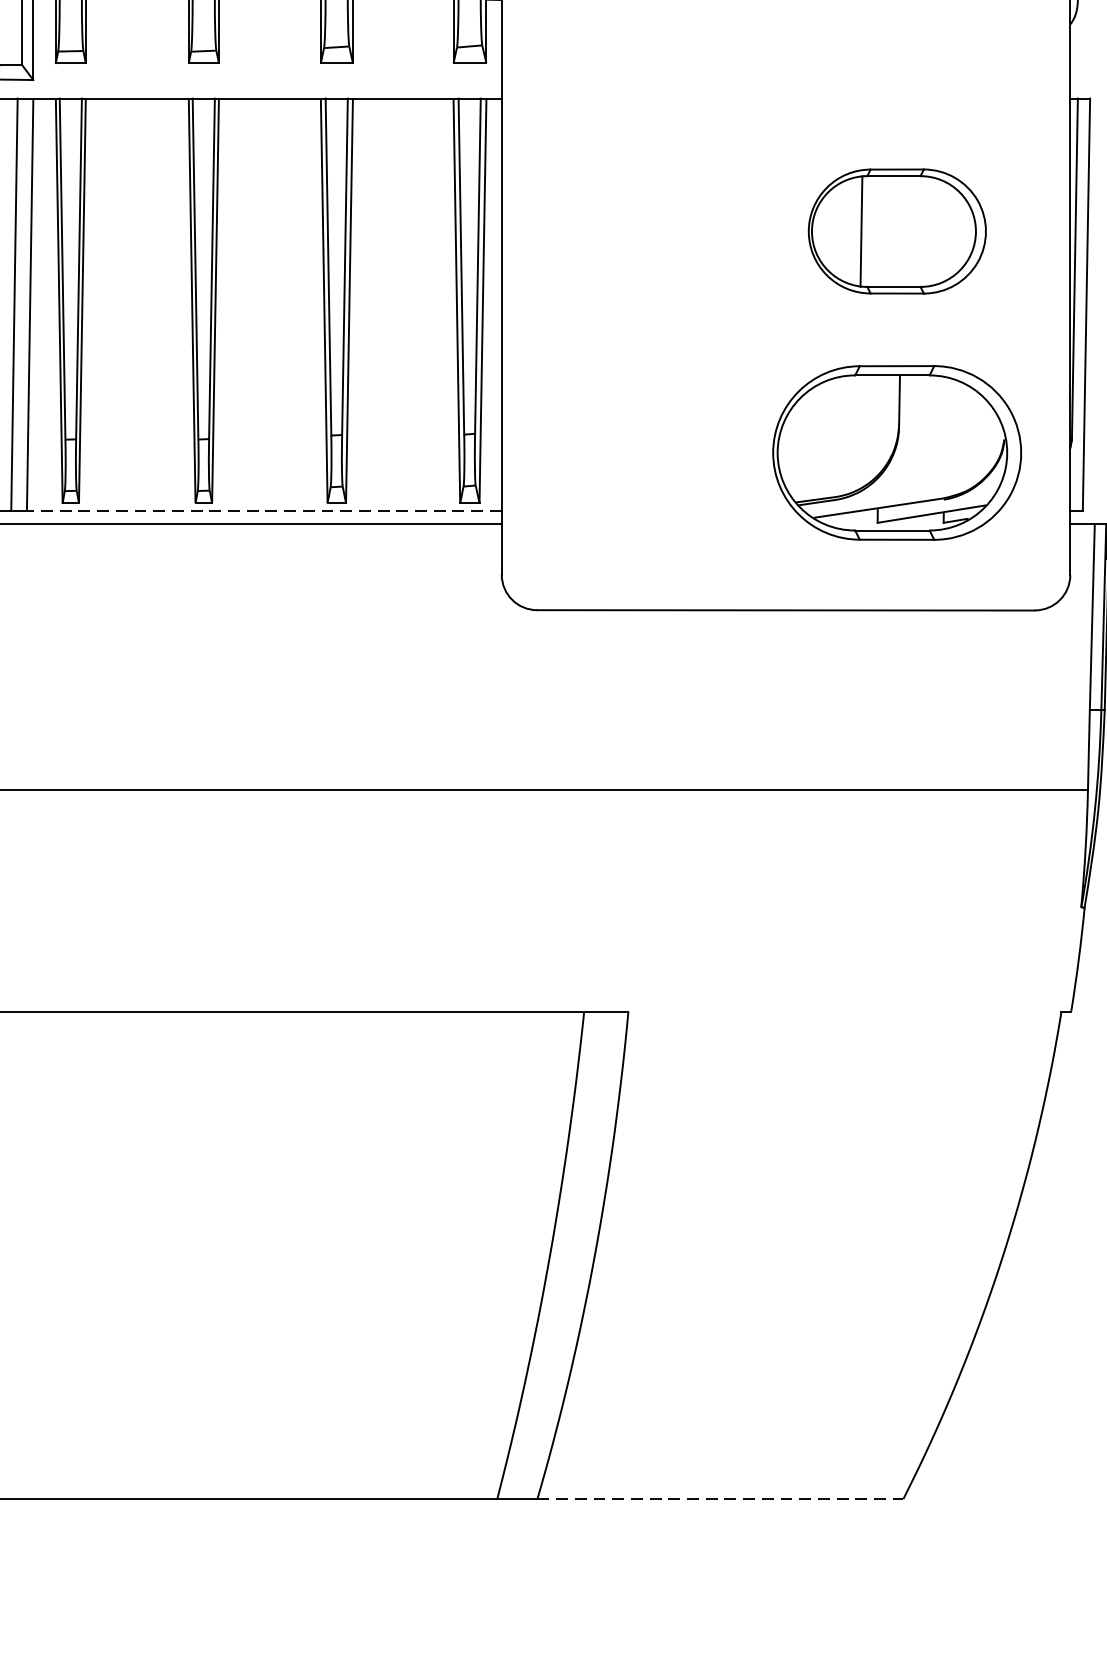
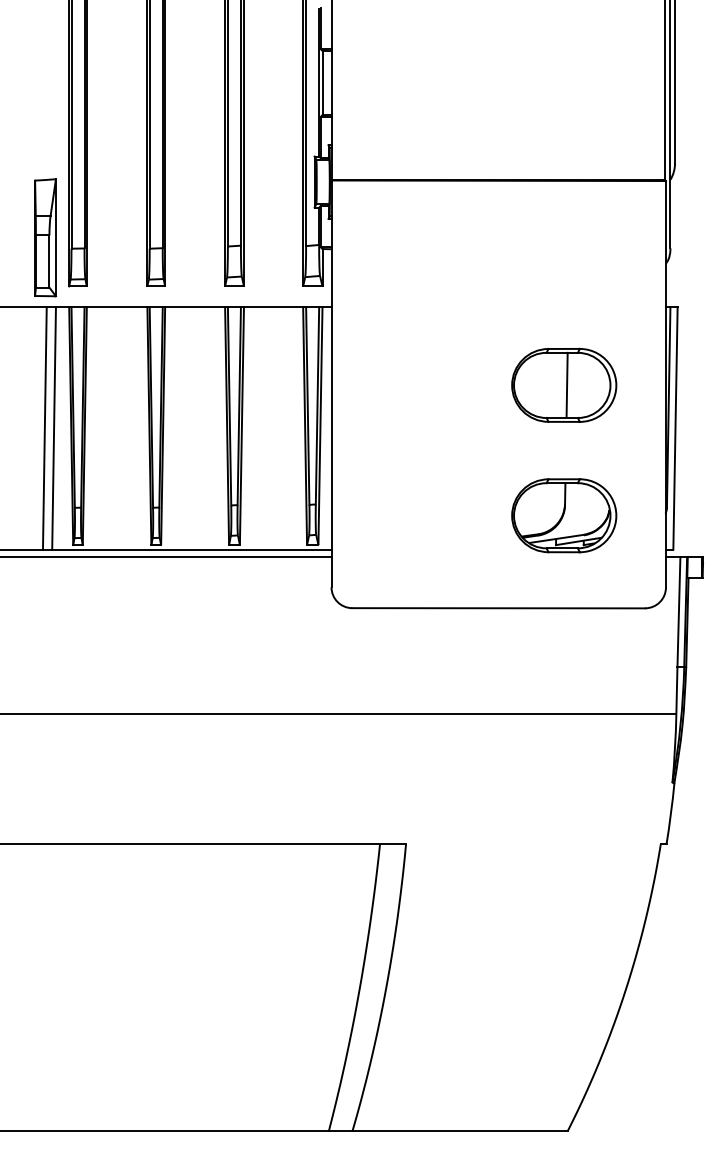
line: (860, 231) -> (566, 385), moved
part: (897, 452) -> (564, 515), size x0.71
line: (263, 510) -> (191, 549), dashed -> solid
line: (721, 1499) -> (460, 1131), dashed -> solid

